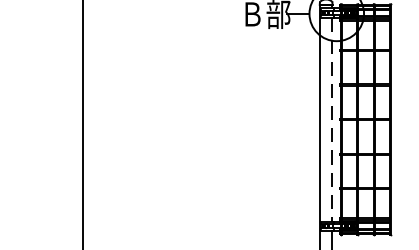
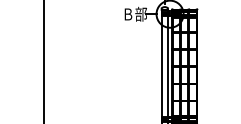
line: (331, 119) -> (167, 66), dashed -> solid

